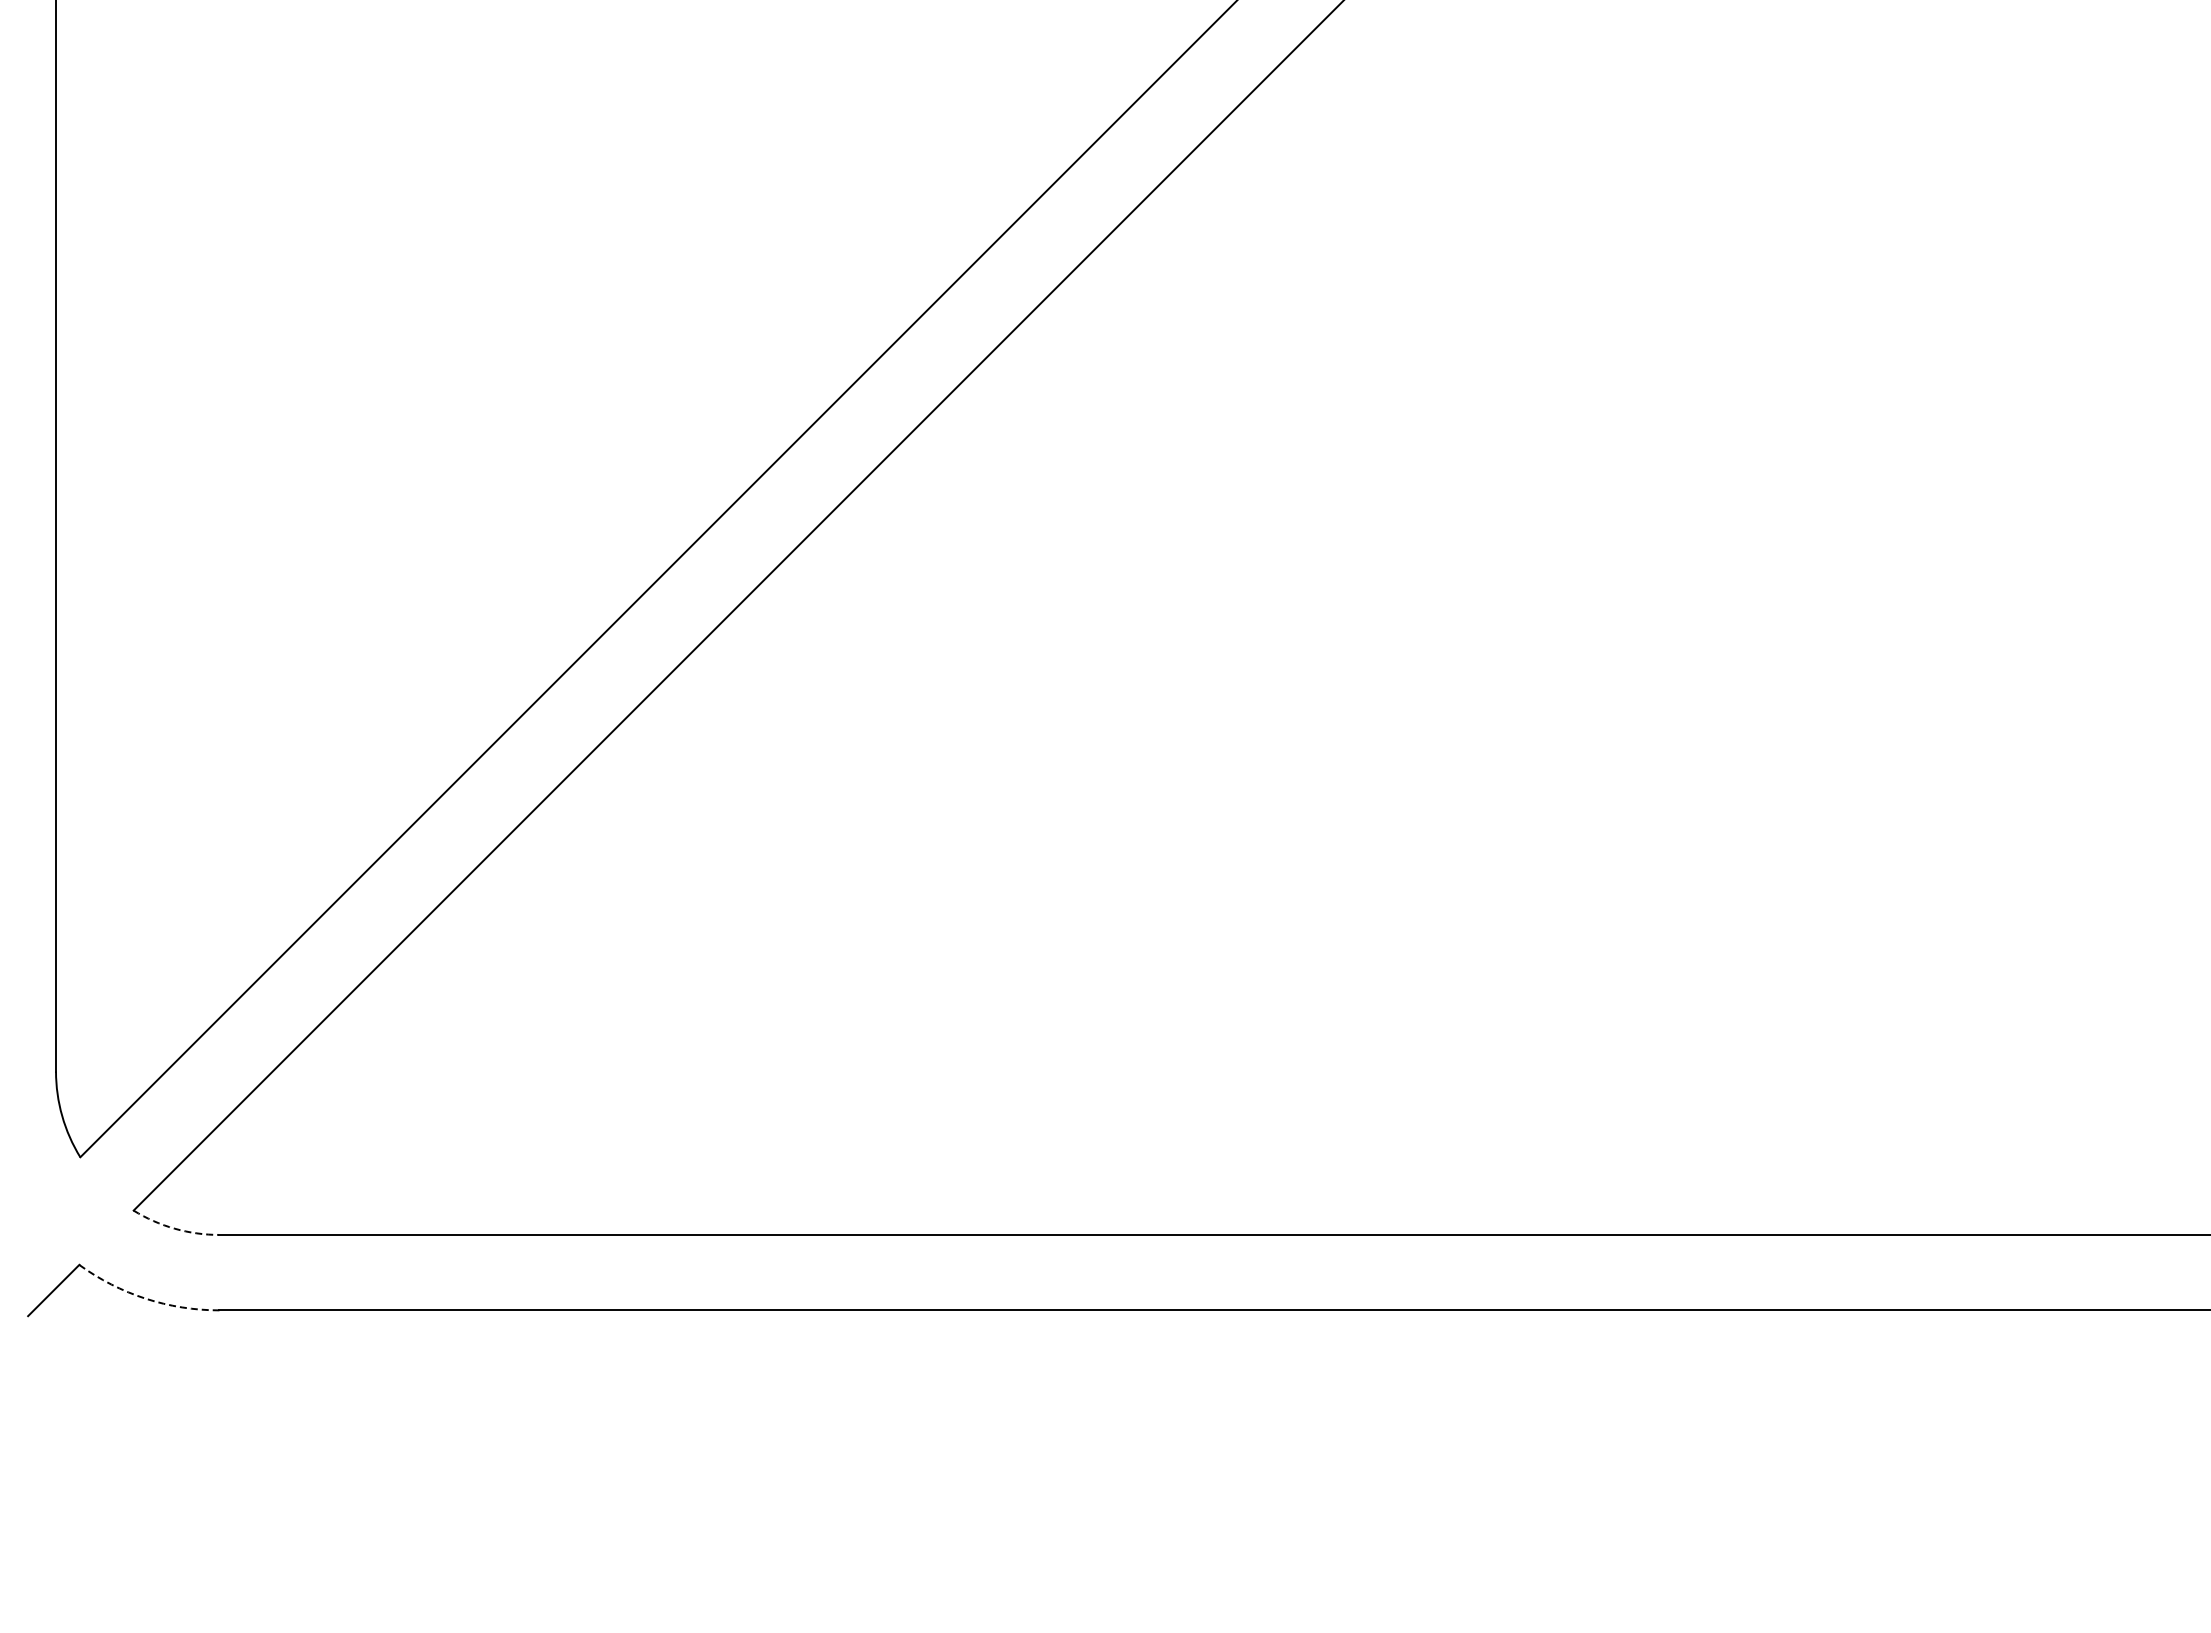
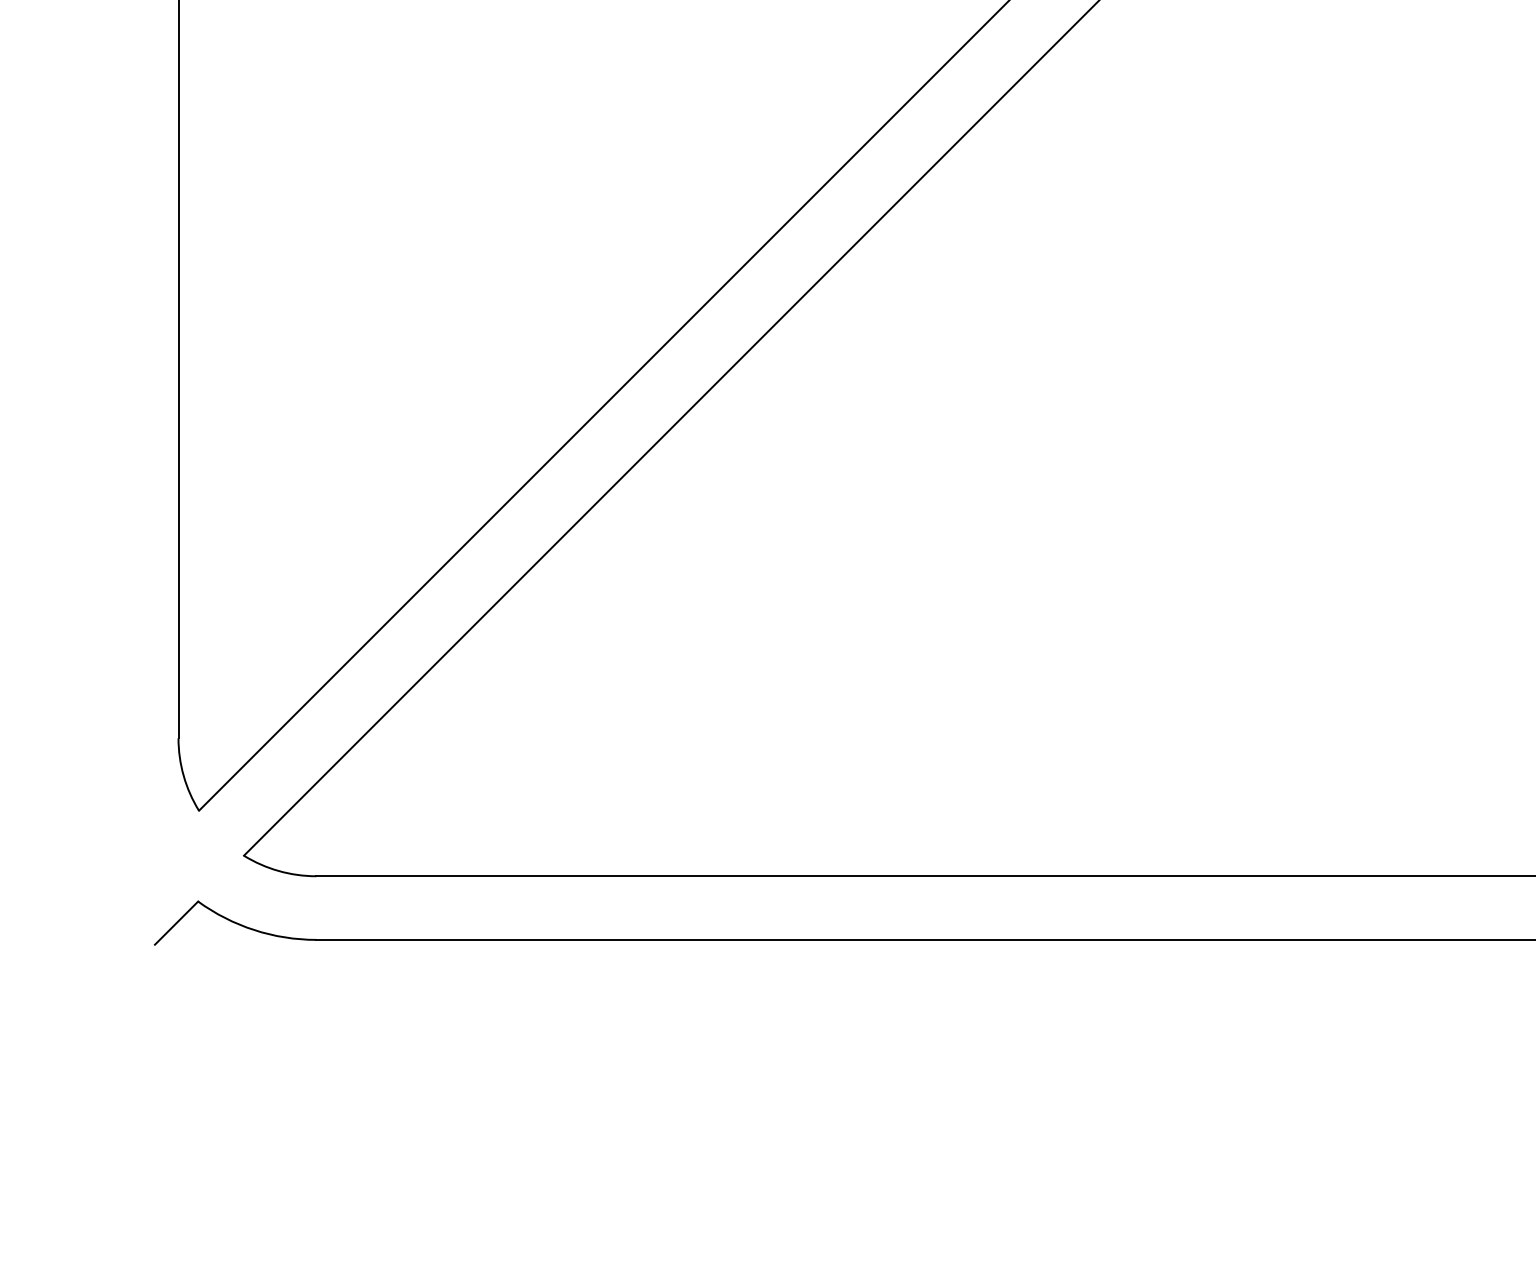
arc: (174, 1228) -> (278, 870), dashed -> solid
arc: (145, 1298) -> (253, 929), dashed -> solid

